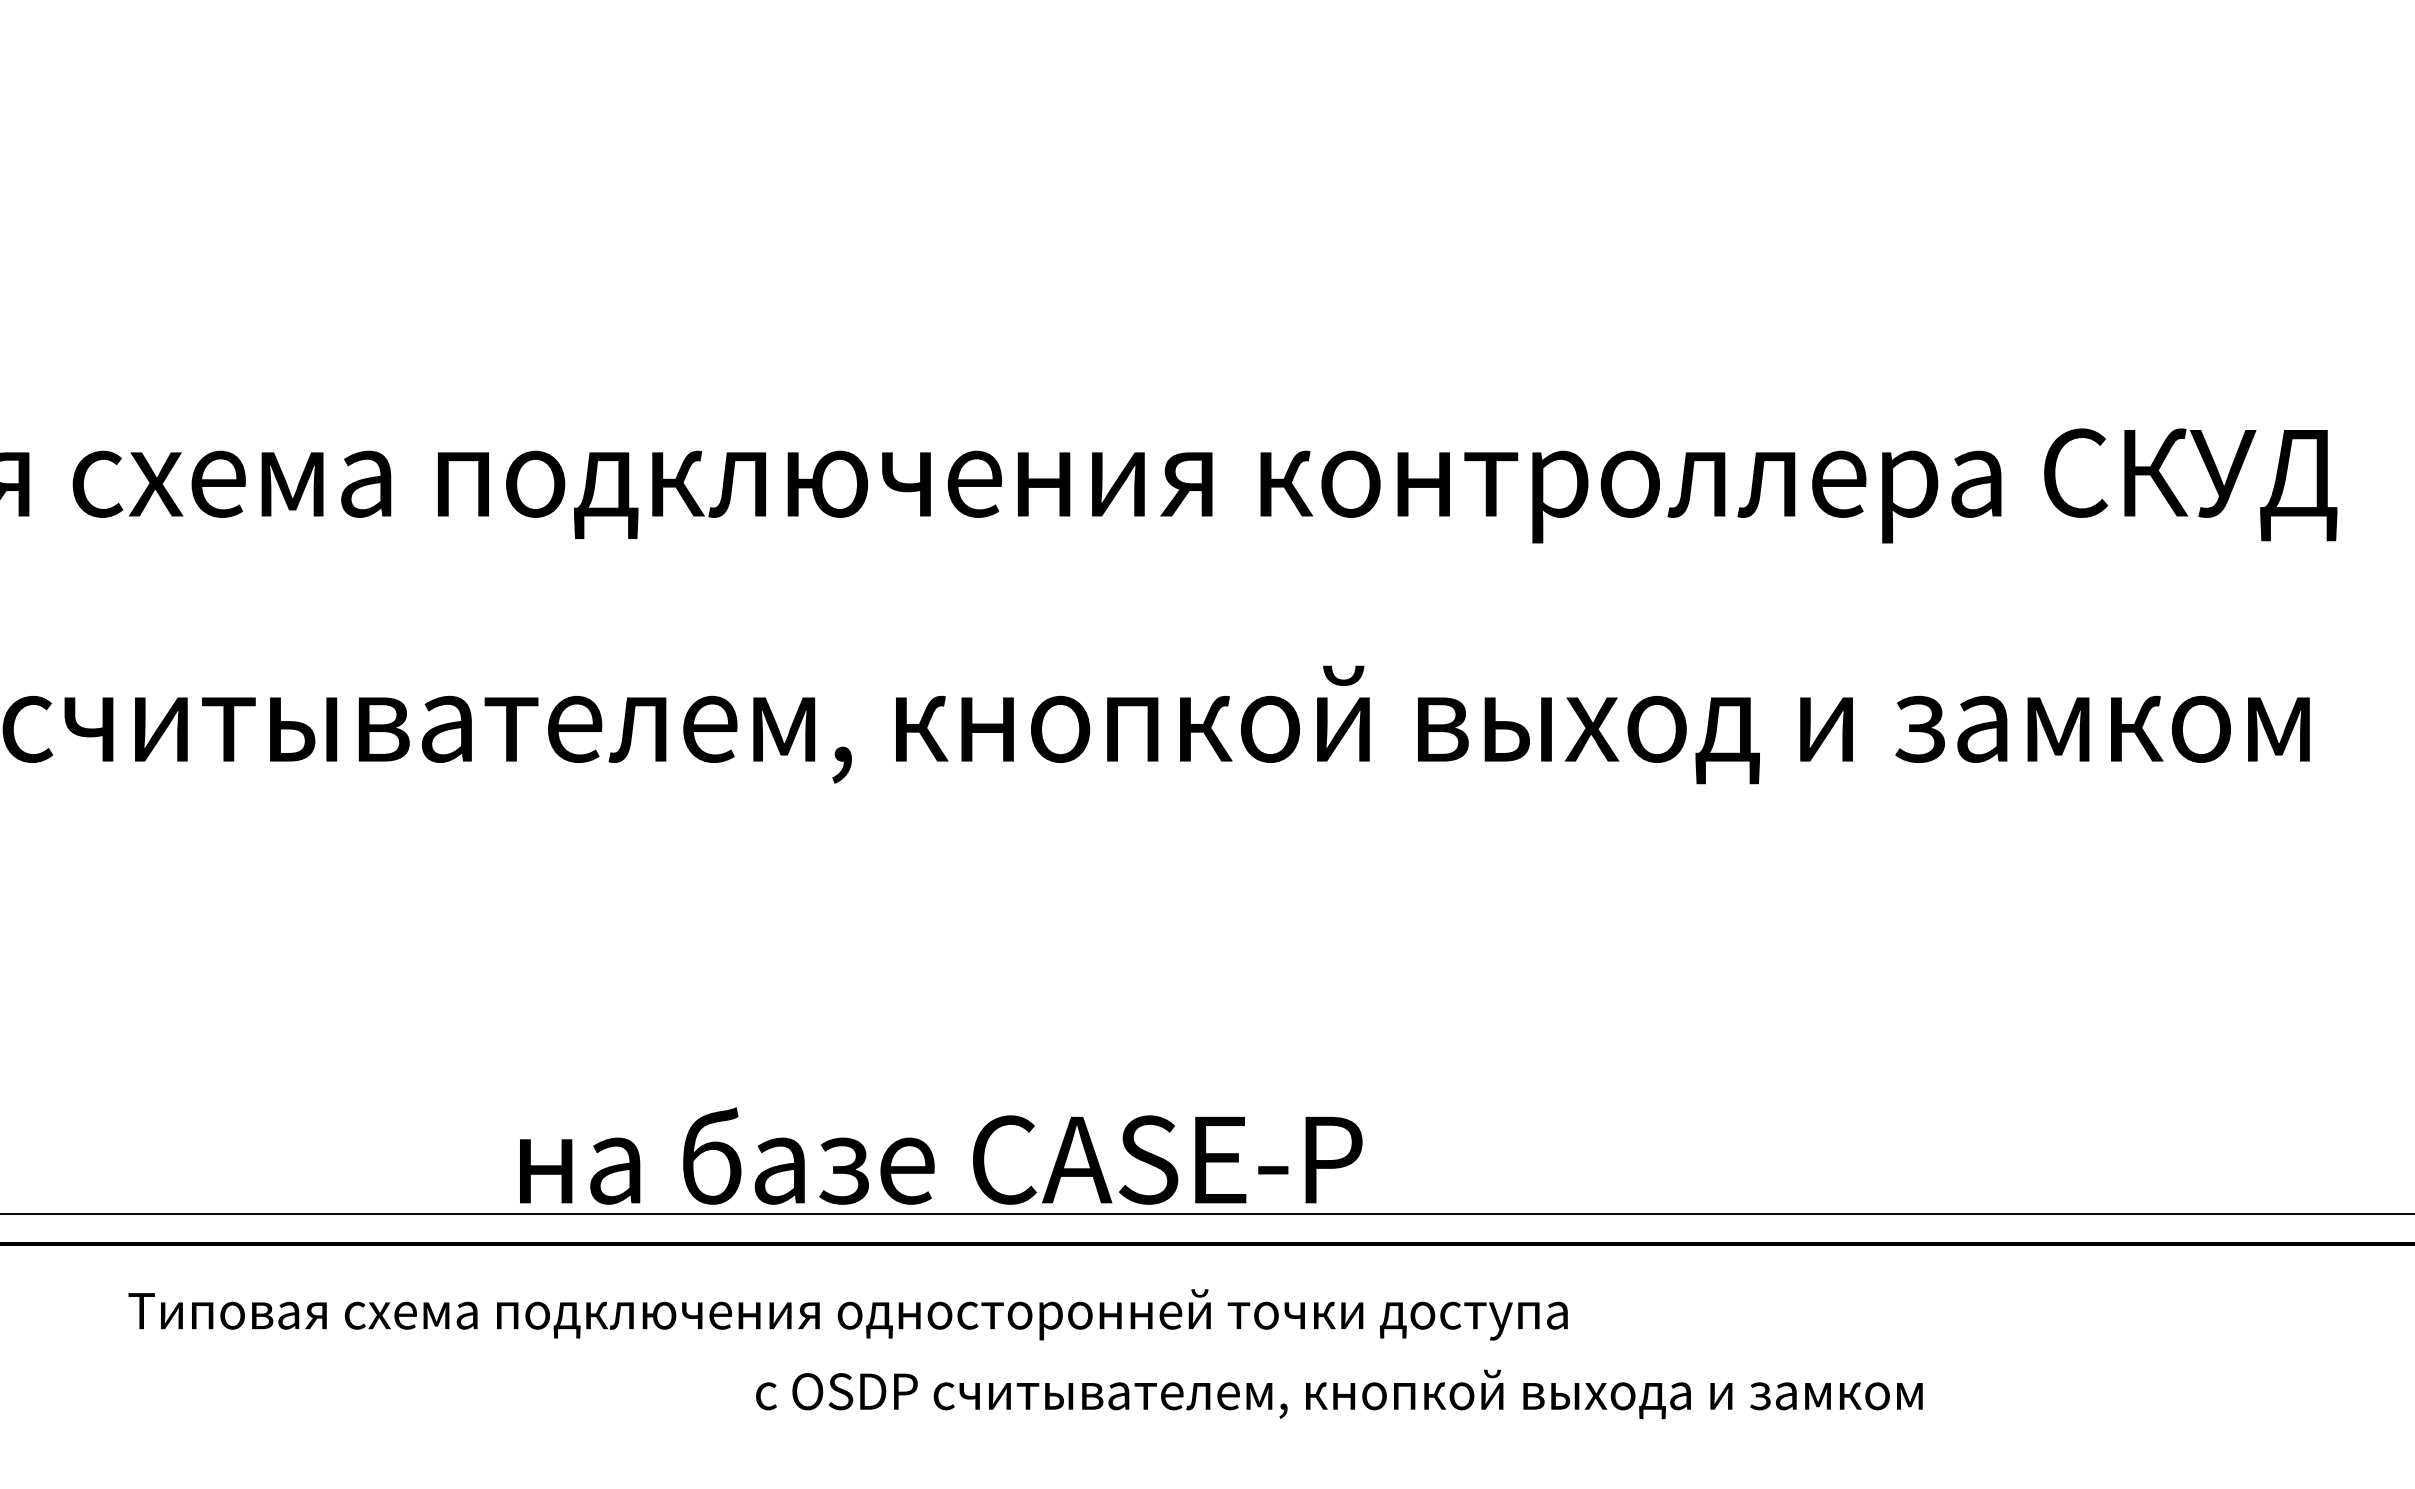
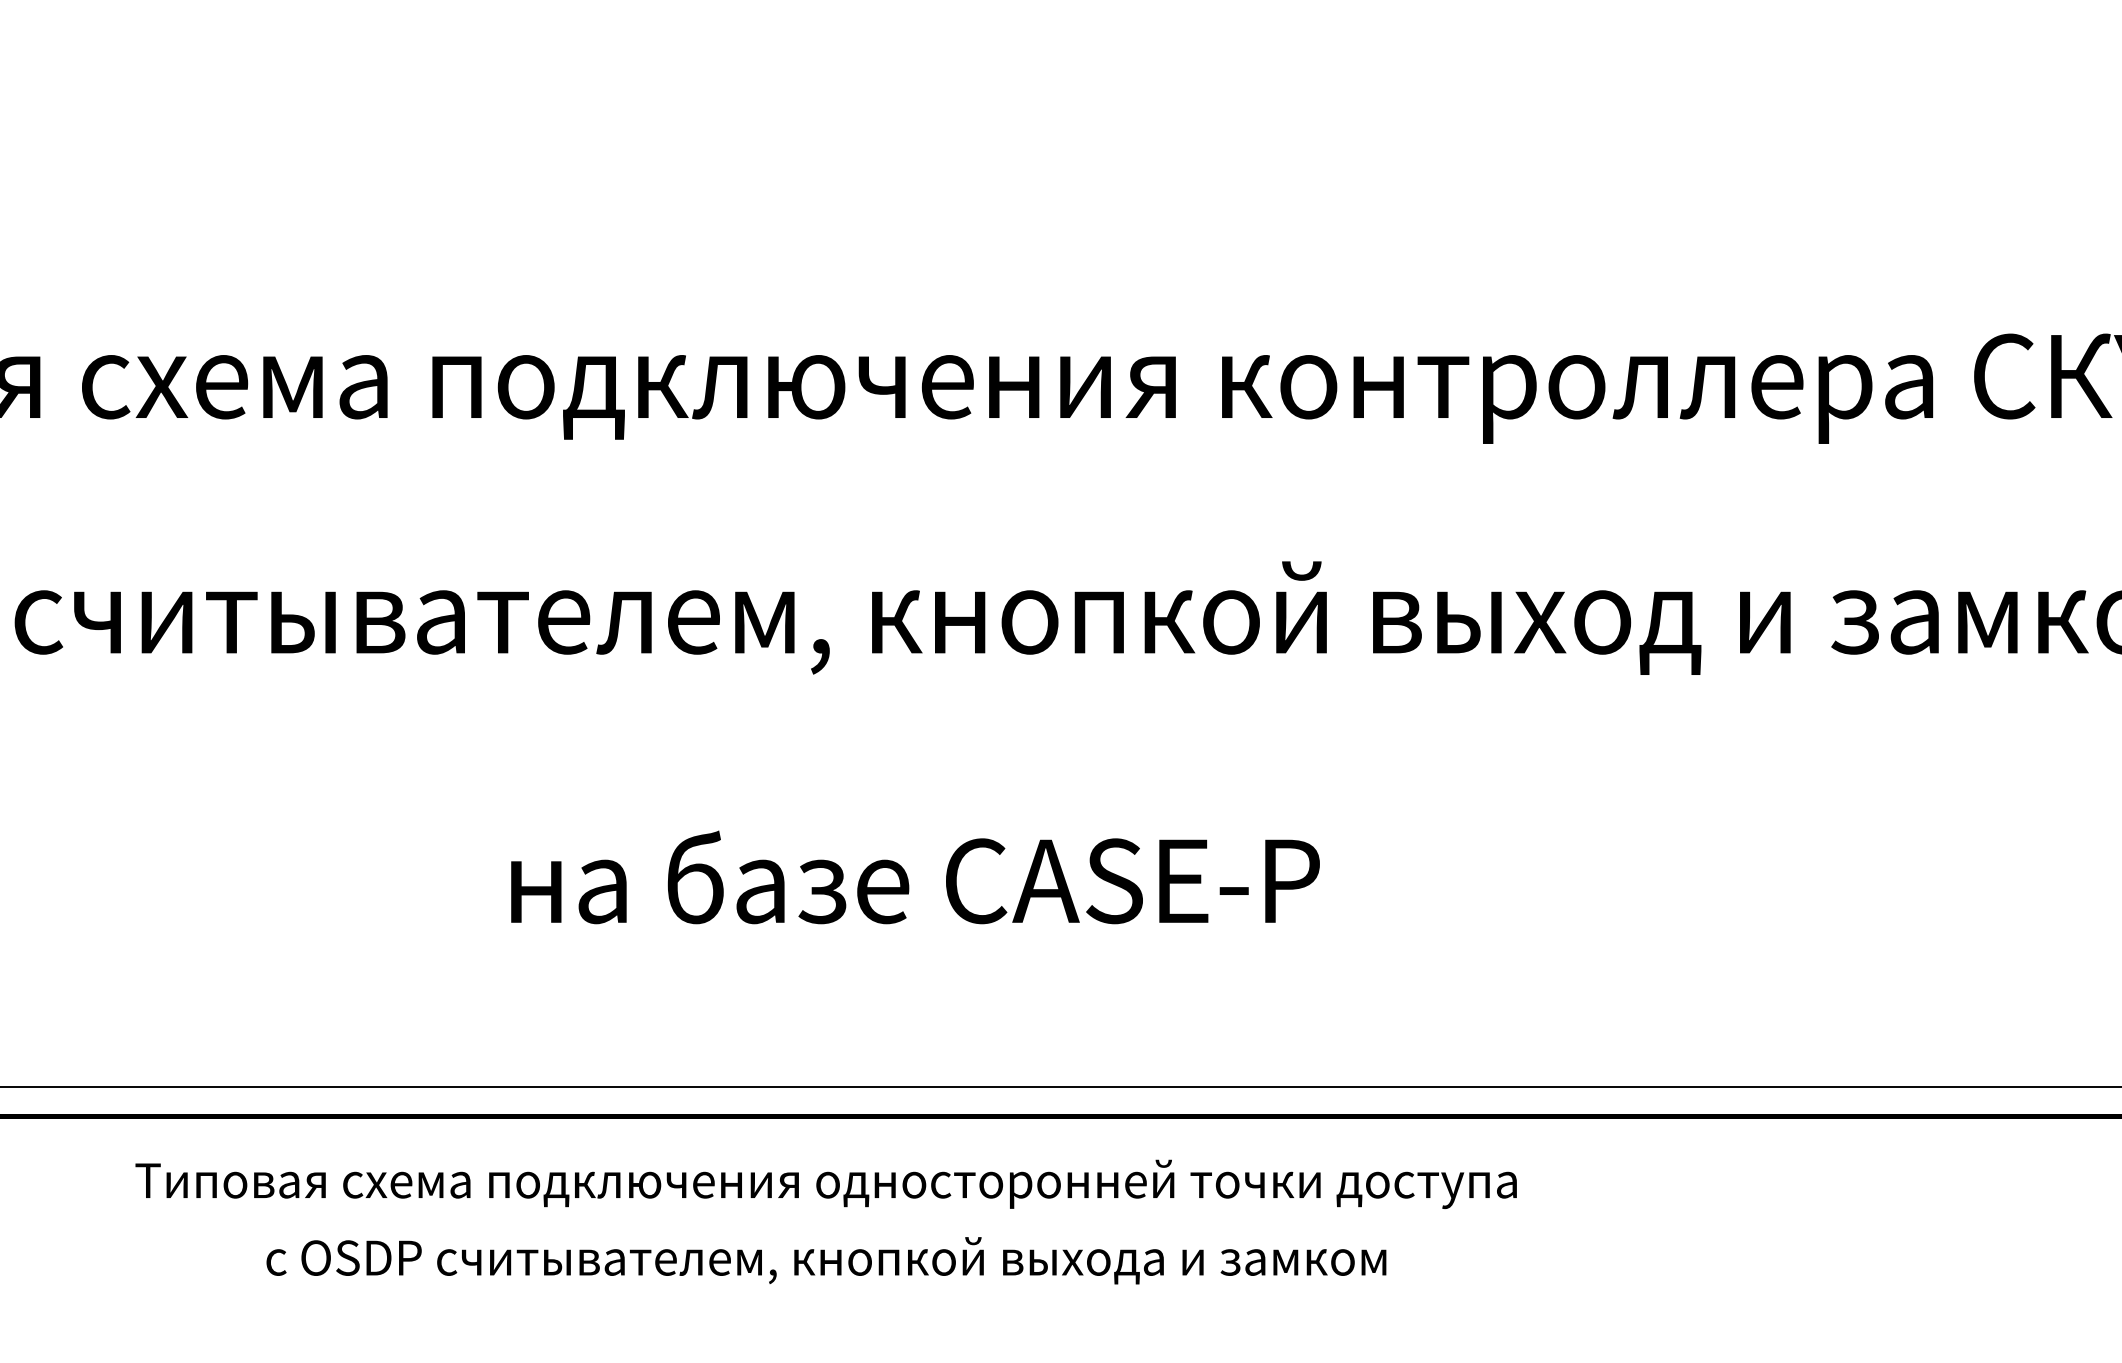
text: (941, 1155) -> (915, 876), moved
text: (1339, 1394) -> (826, 1260), moved

